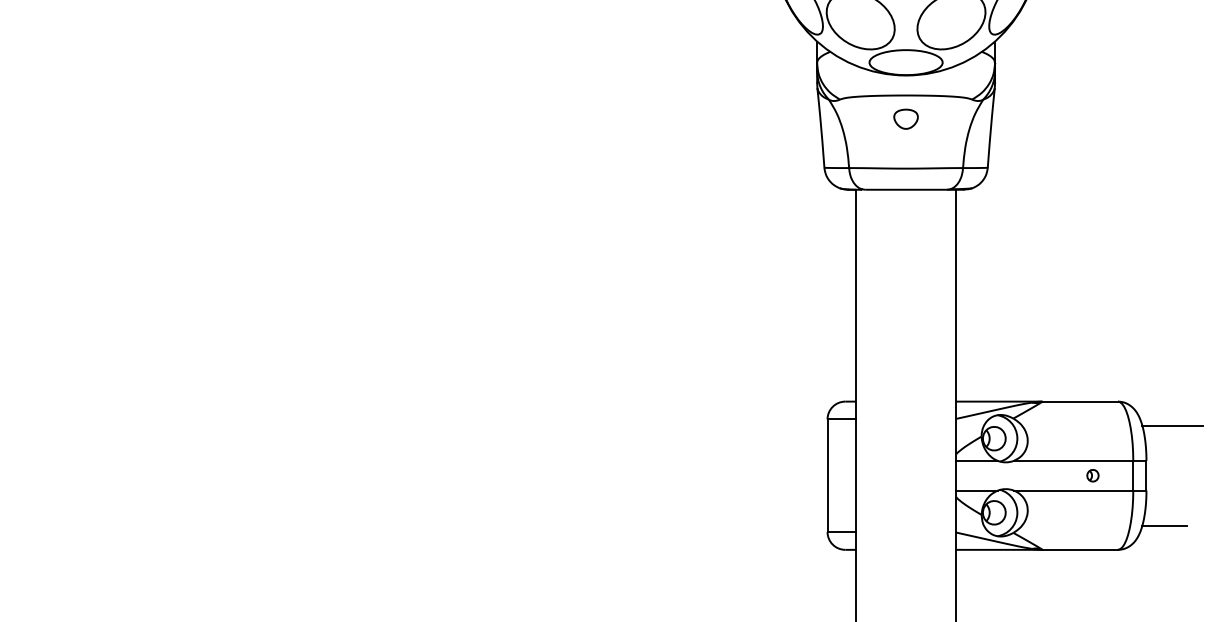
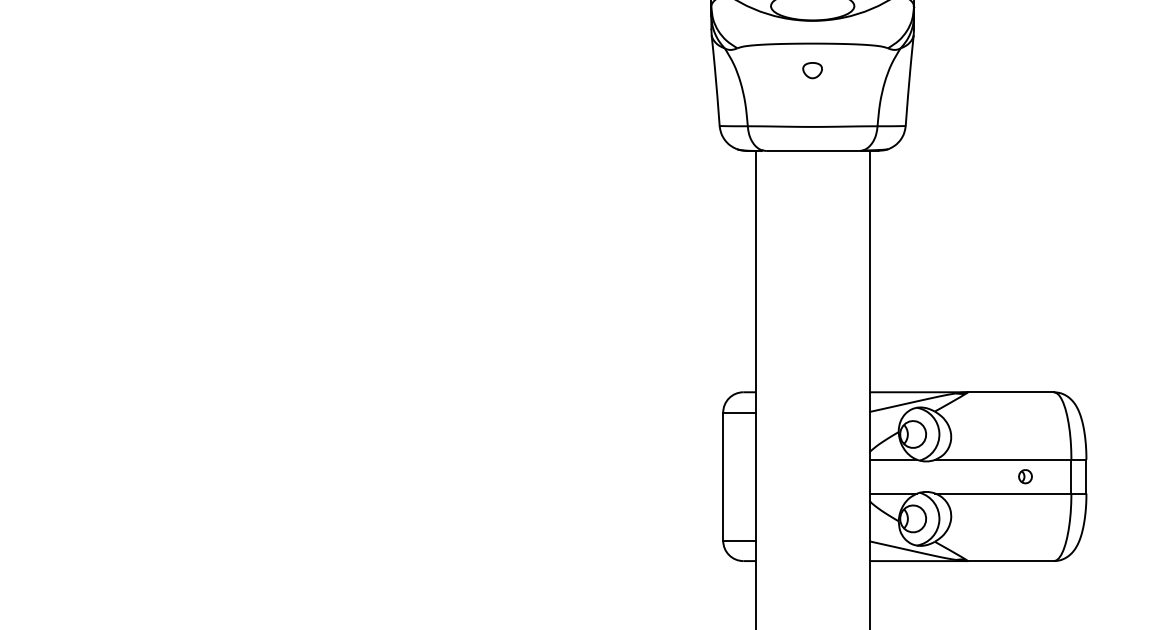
part: (905, 118) -> (812, 69), size x0.7
line: (1172, 425) -> (1116, 419), removed
line: (1164, 525) -> (1106, 533), removed

